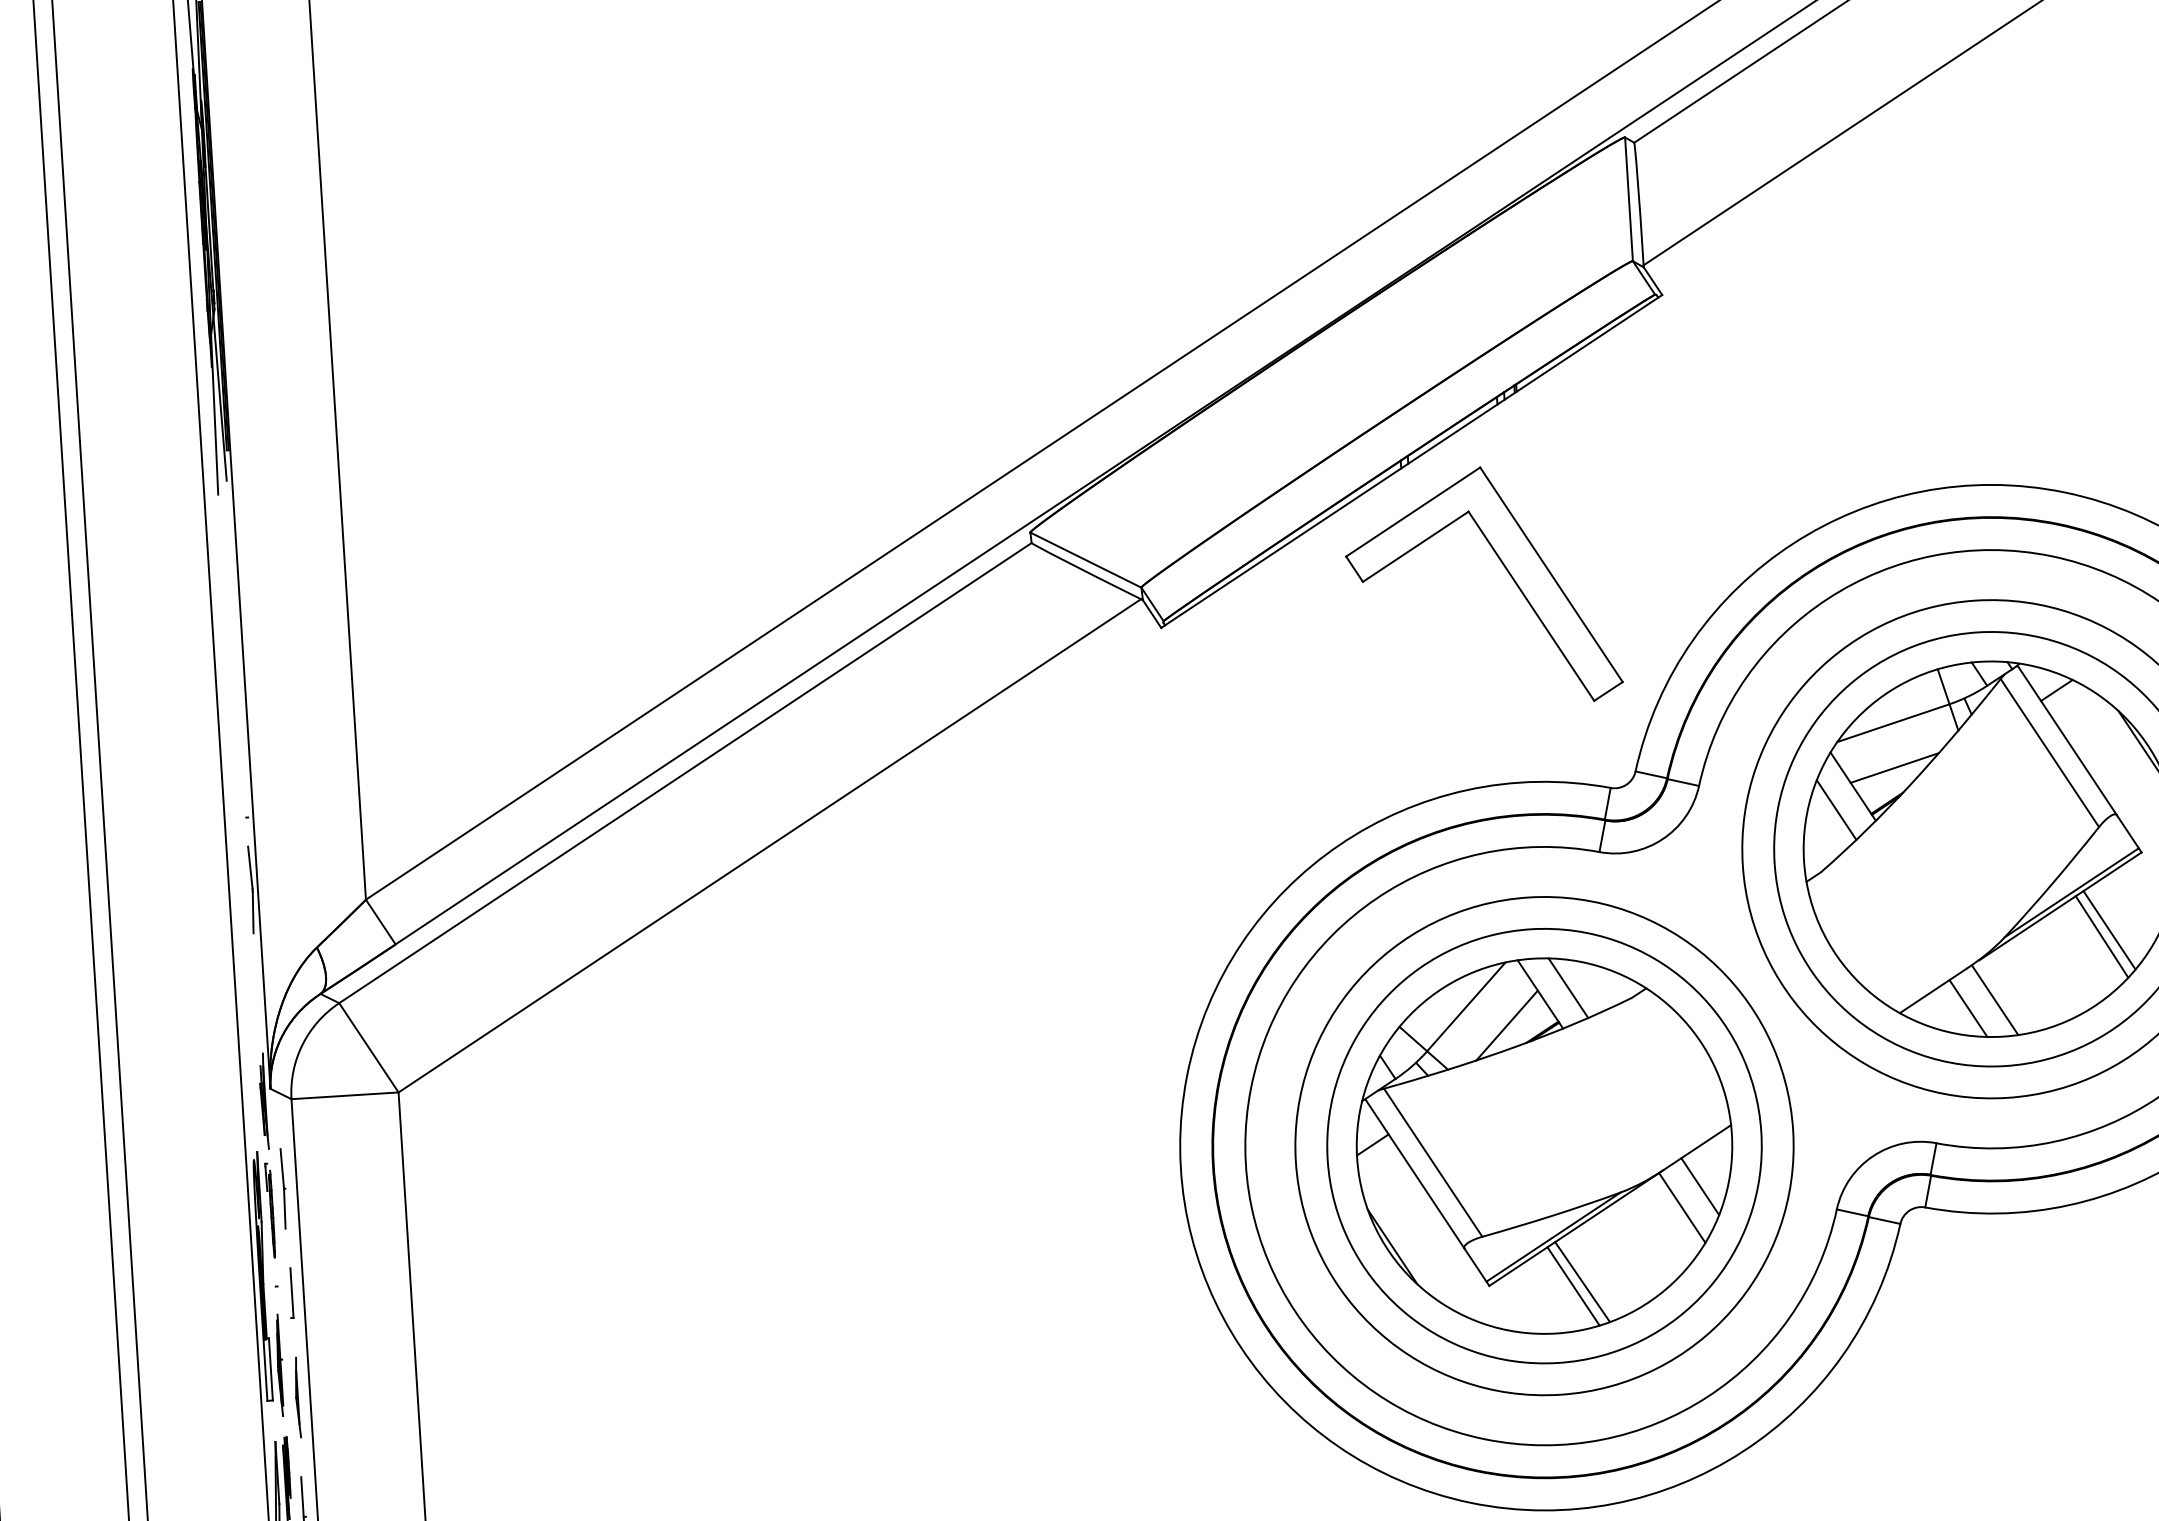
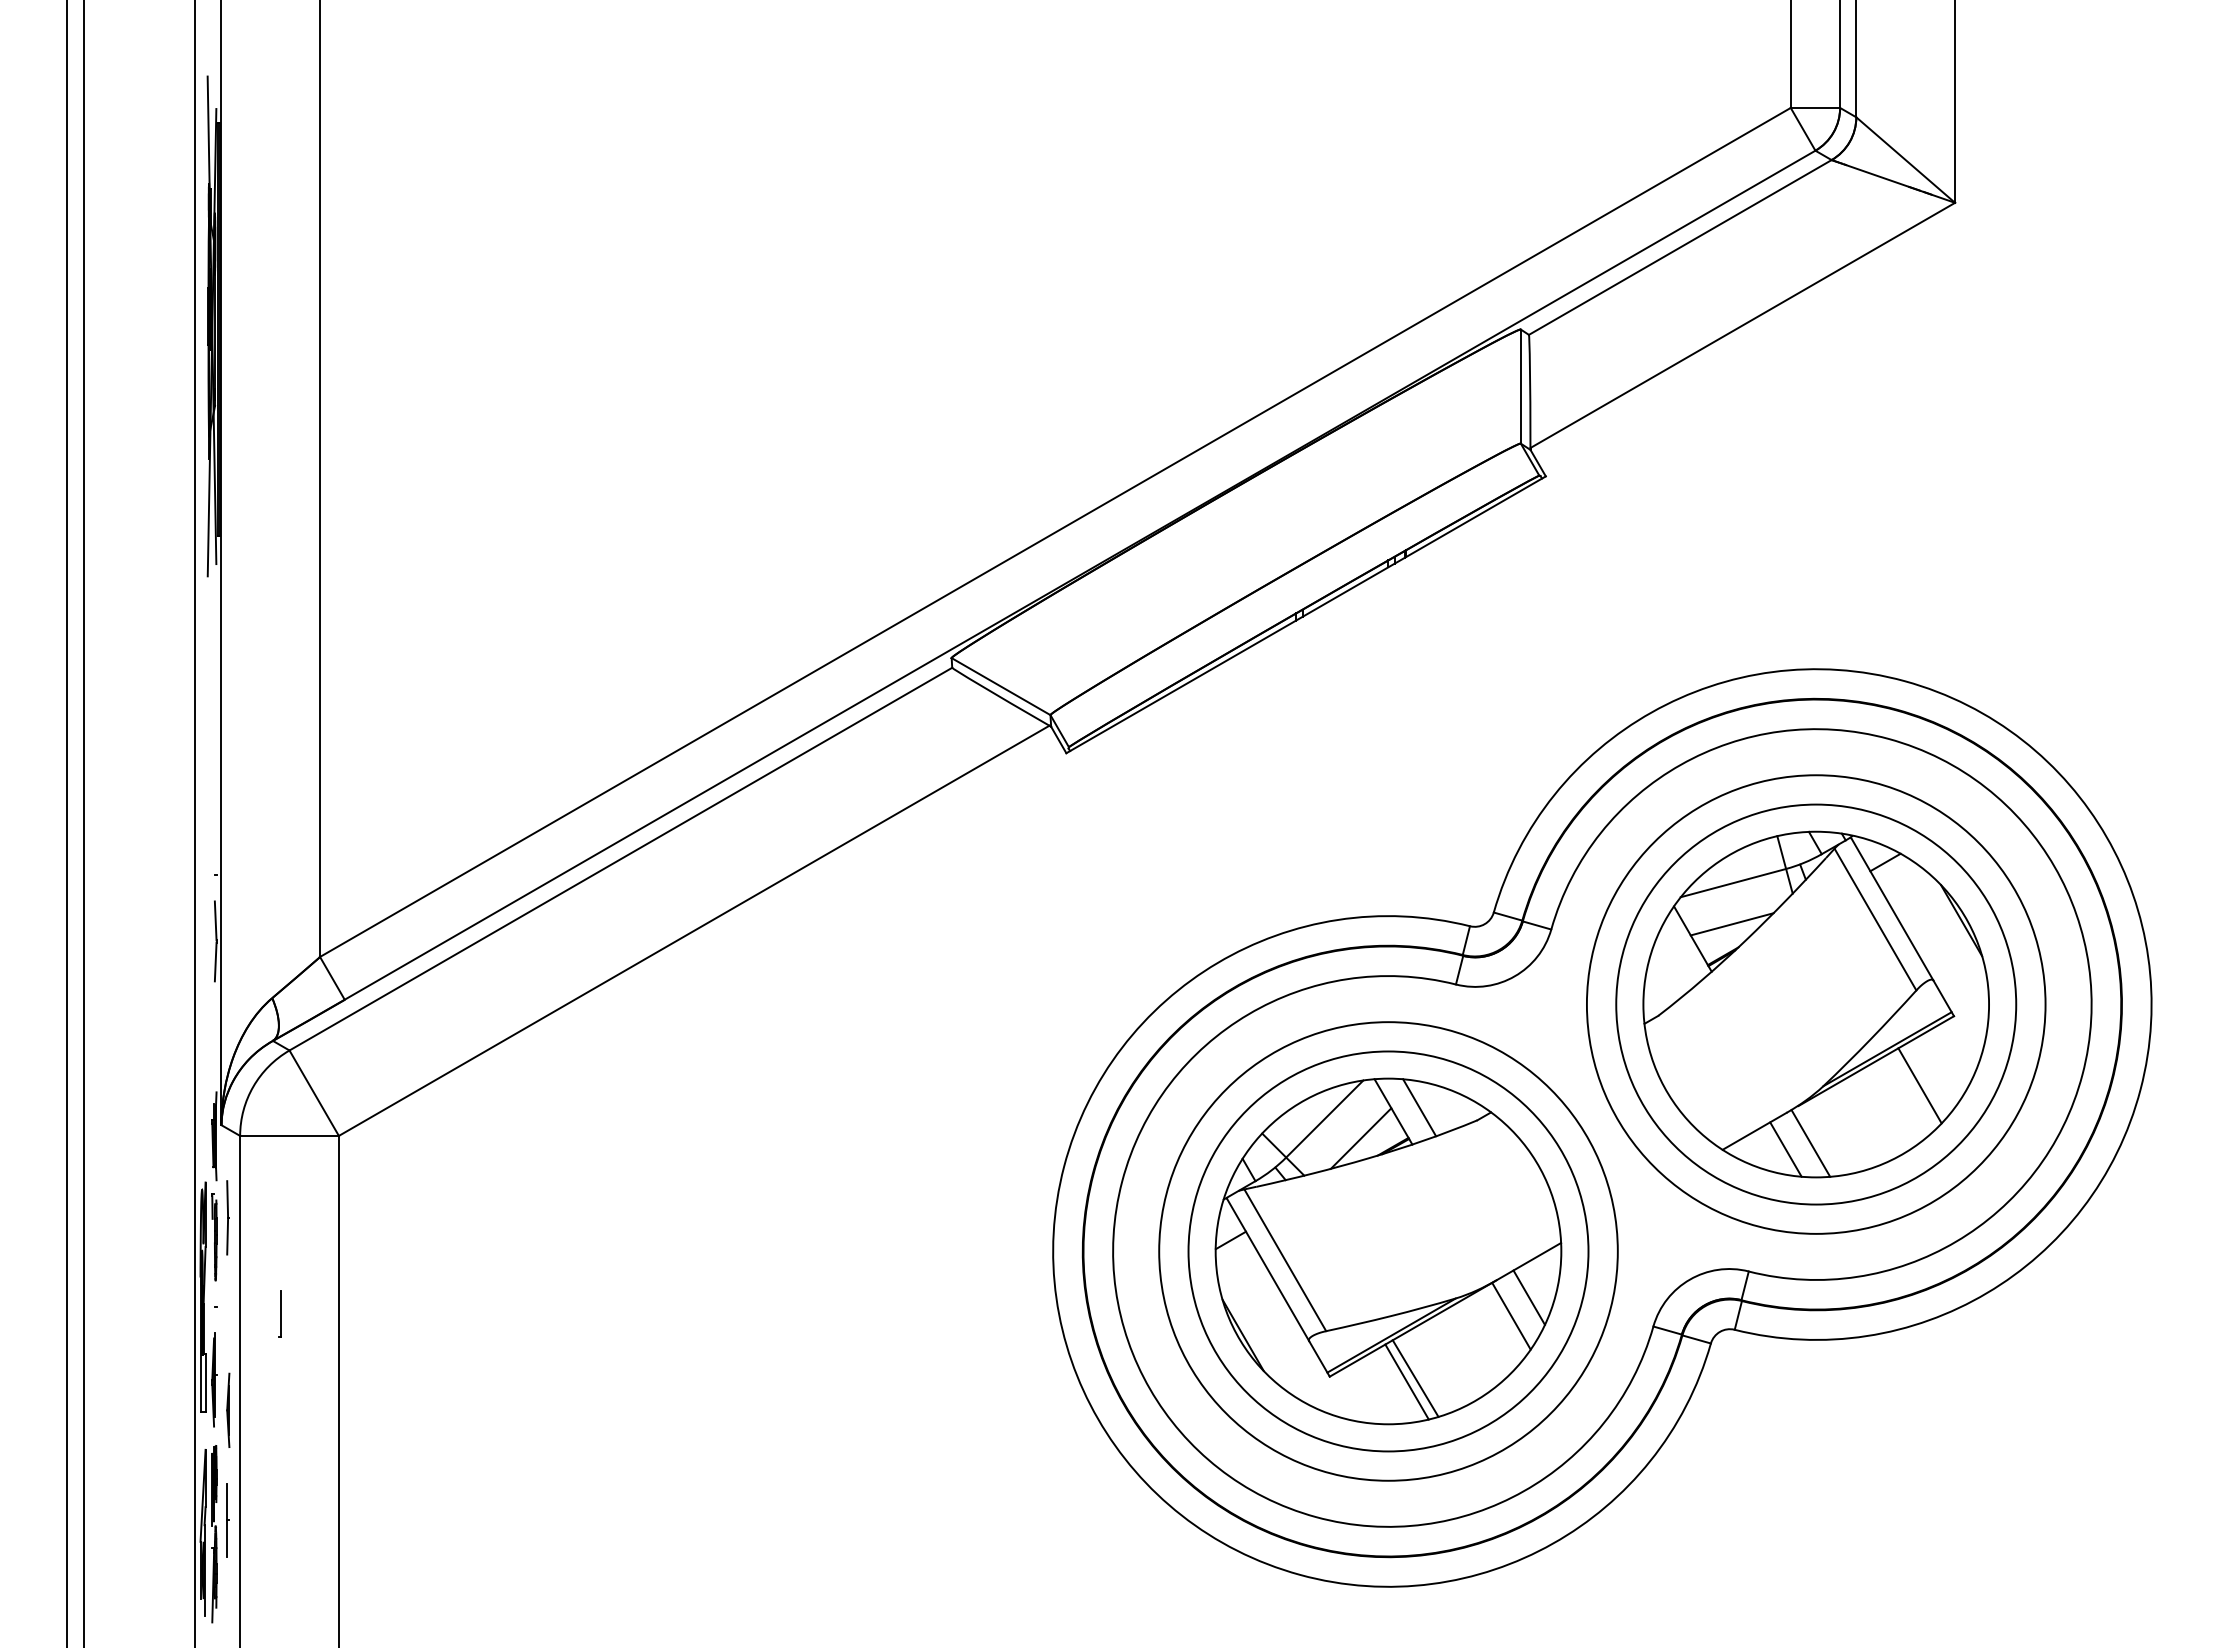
part: (1506, 570) -> (1386, 720), removed
line: (1835, 809) -> (1675, 959), removed
line: (2101, 936) -> (1912, 1091), removed
part: (289, 1292) -> (279, 1313), moved

